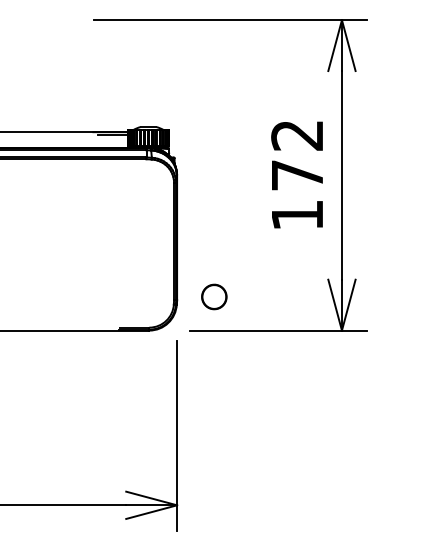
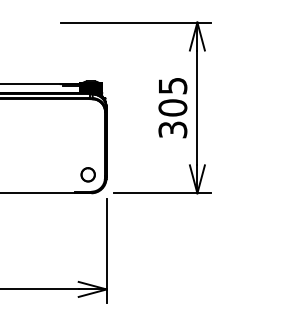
text: (296, 176) -> (172, 108), 172 -> 305
part: (213, 296) -> (87, 174), moved

